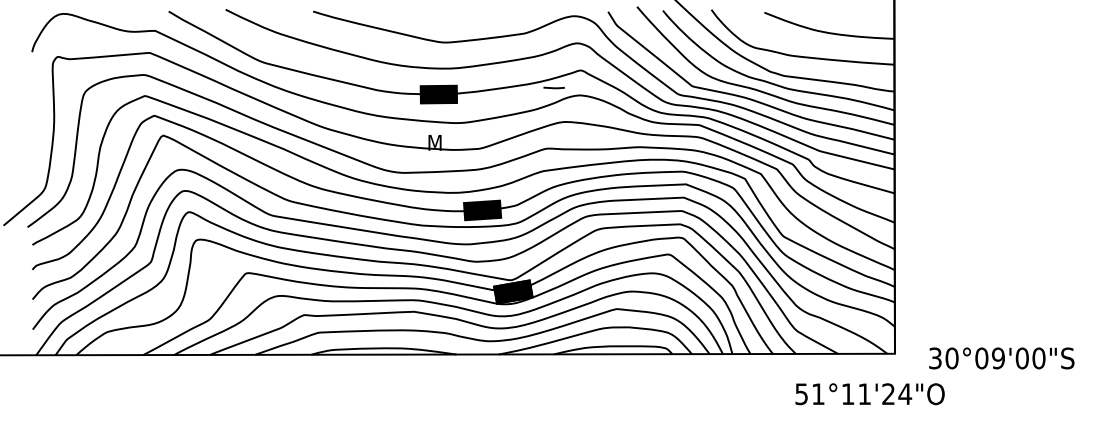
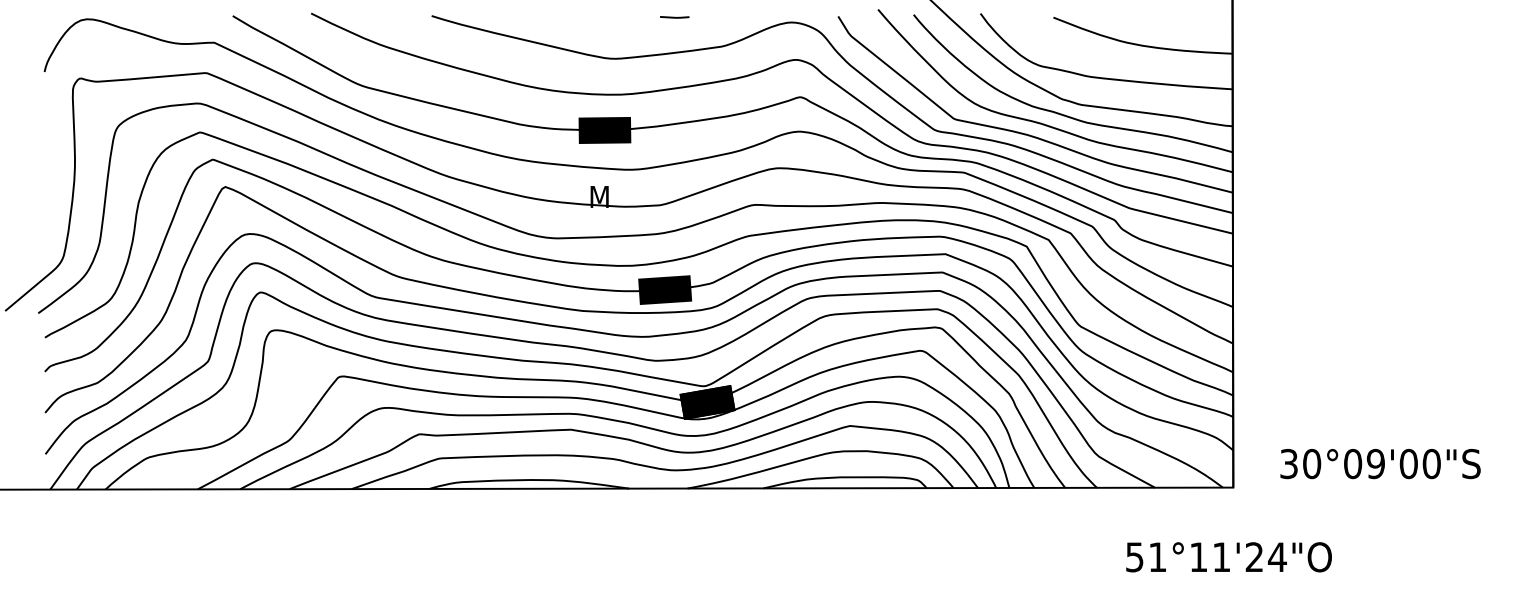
line: (553, 88) -> (674, 17), moved
text: (1001, 358) -> (1380, 464), moved
text: (869, 394) -> (1228, 557), moved

